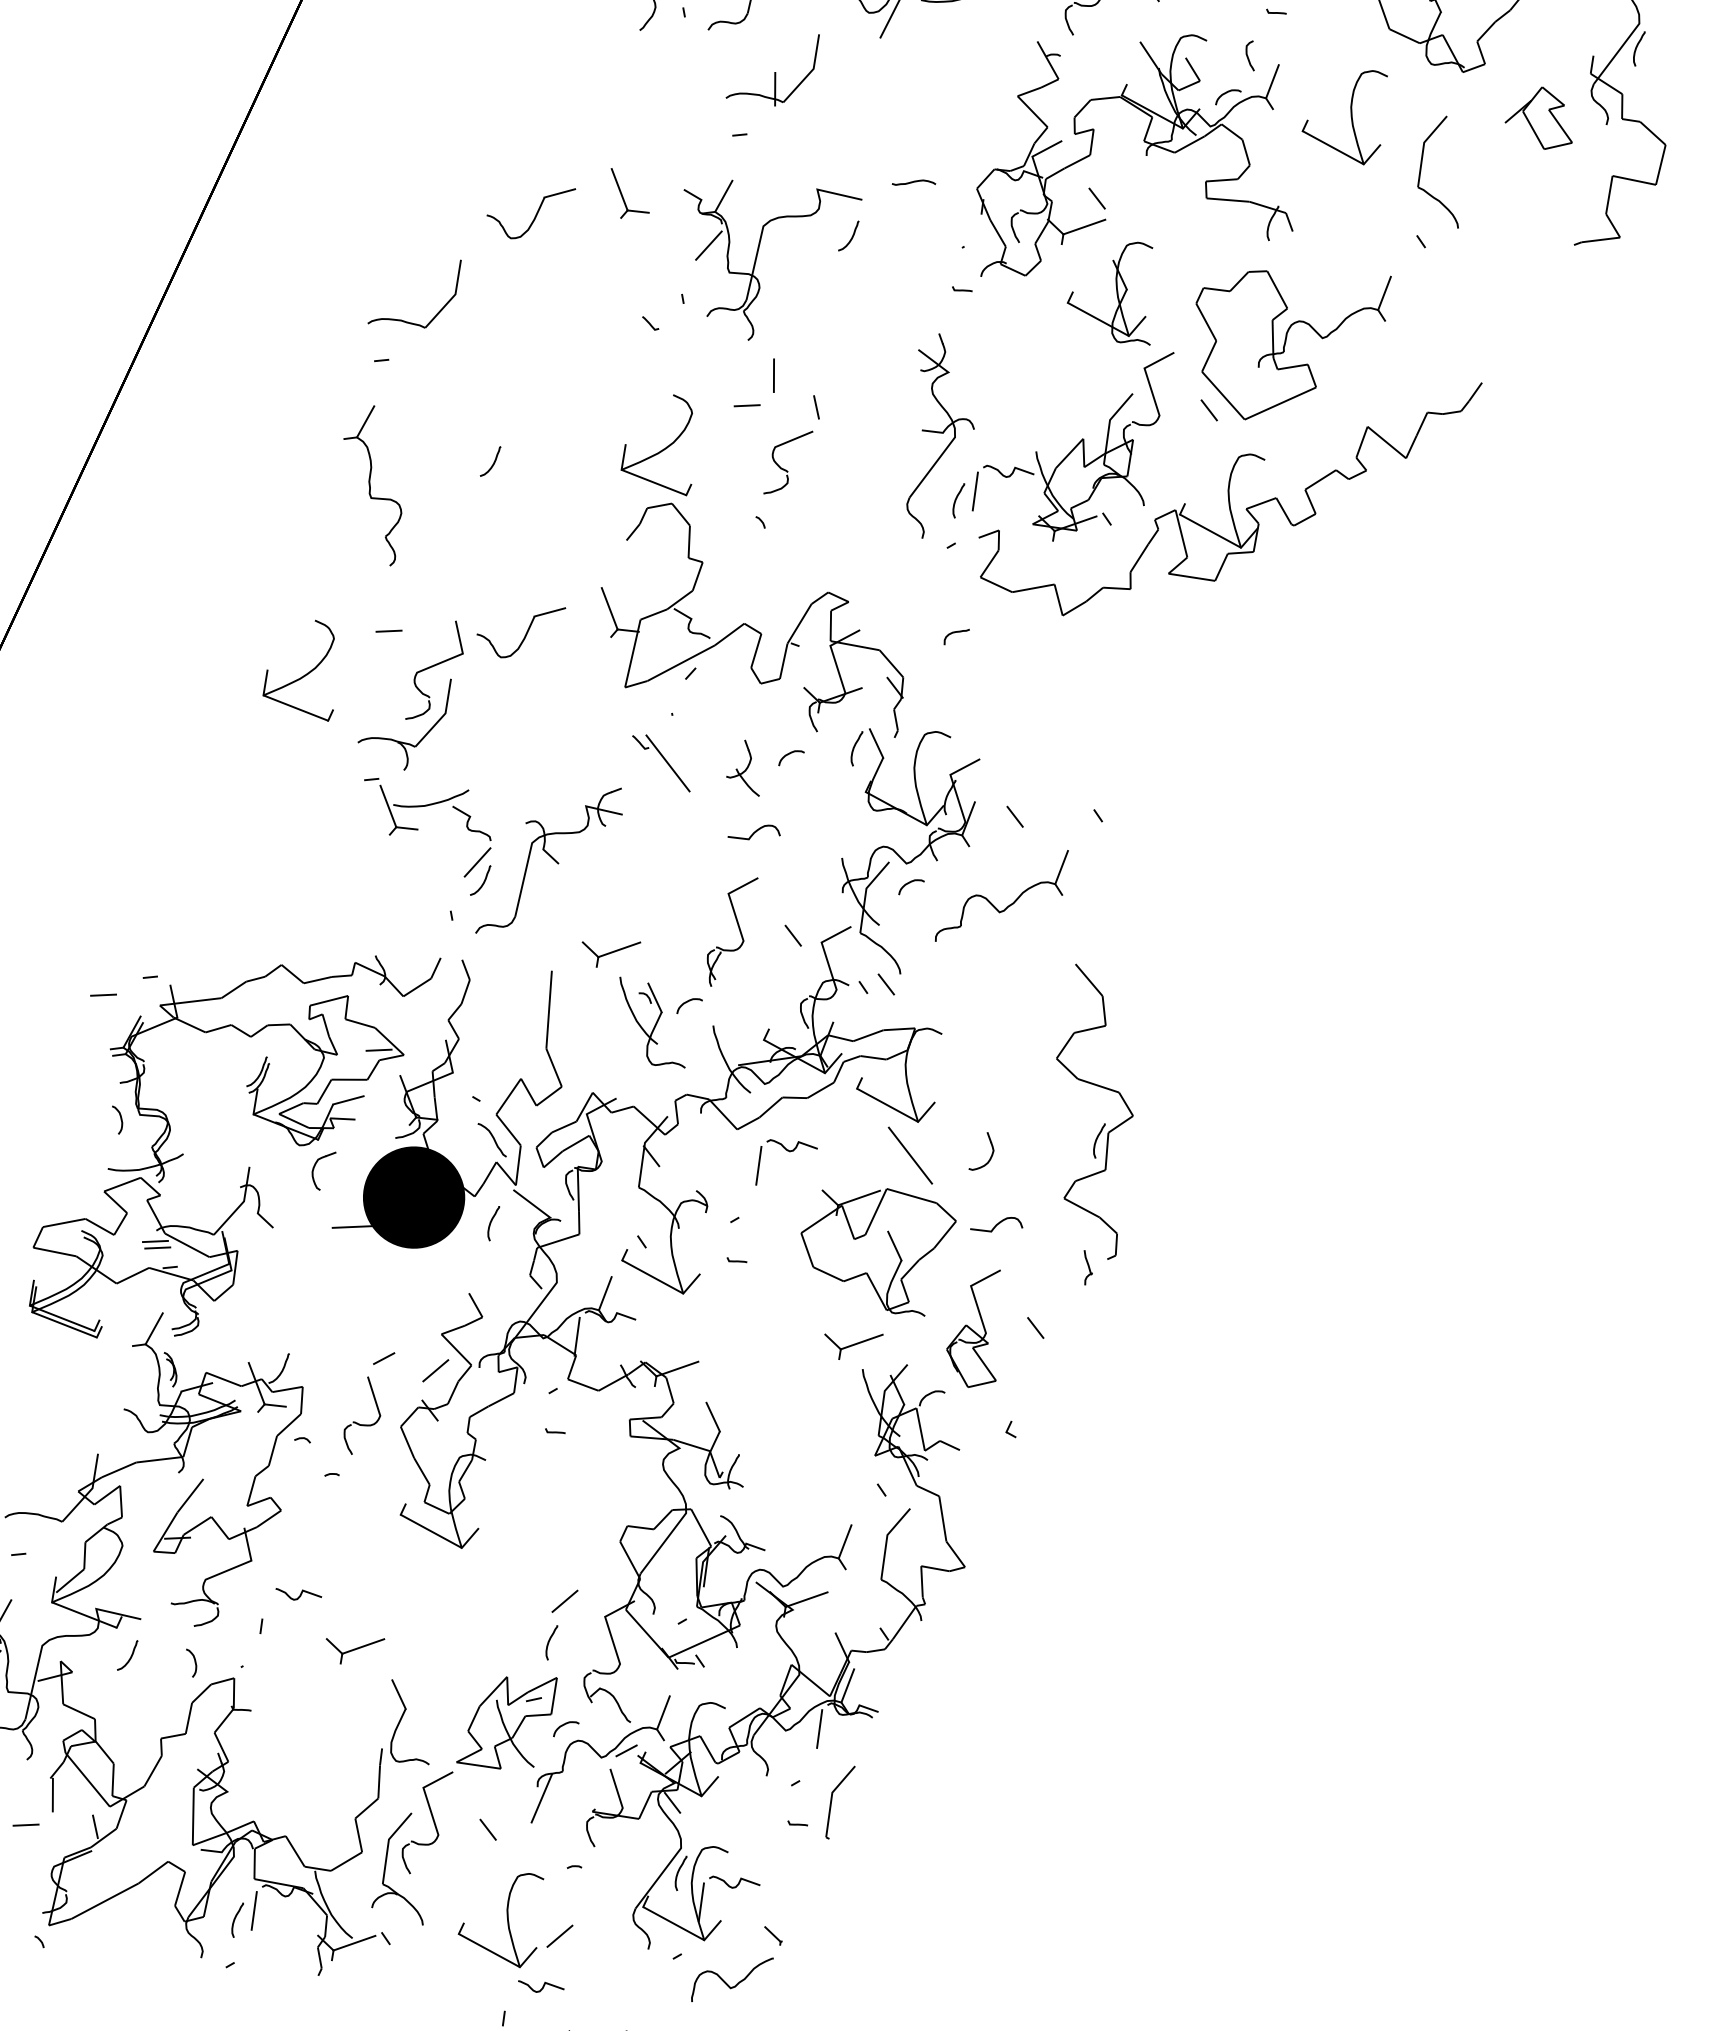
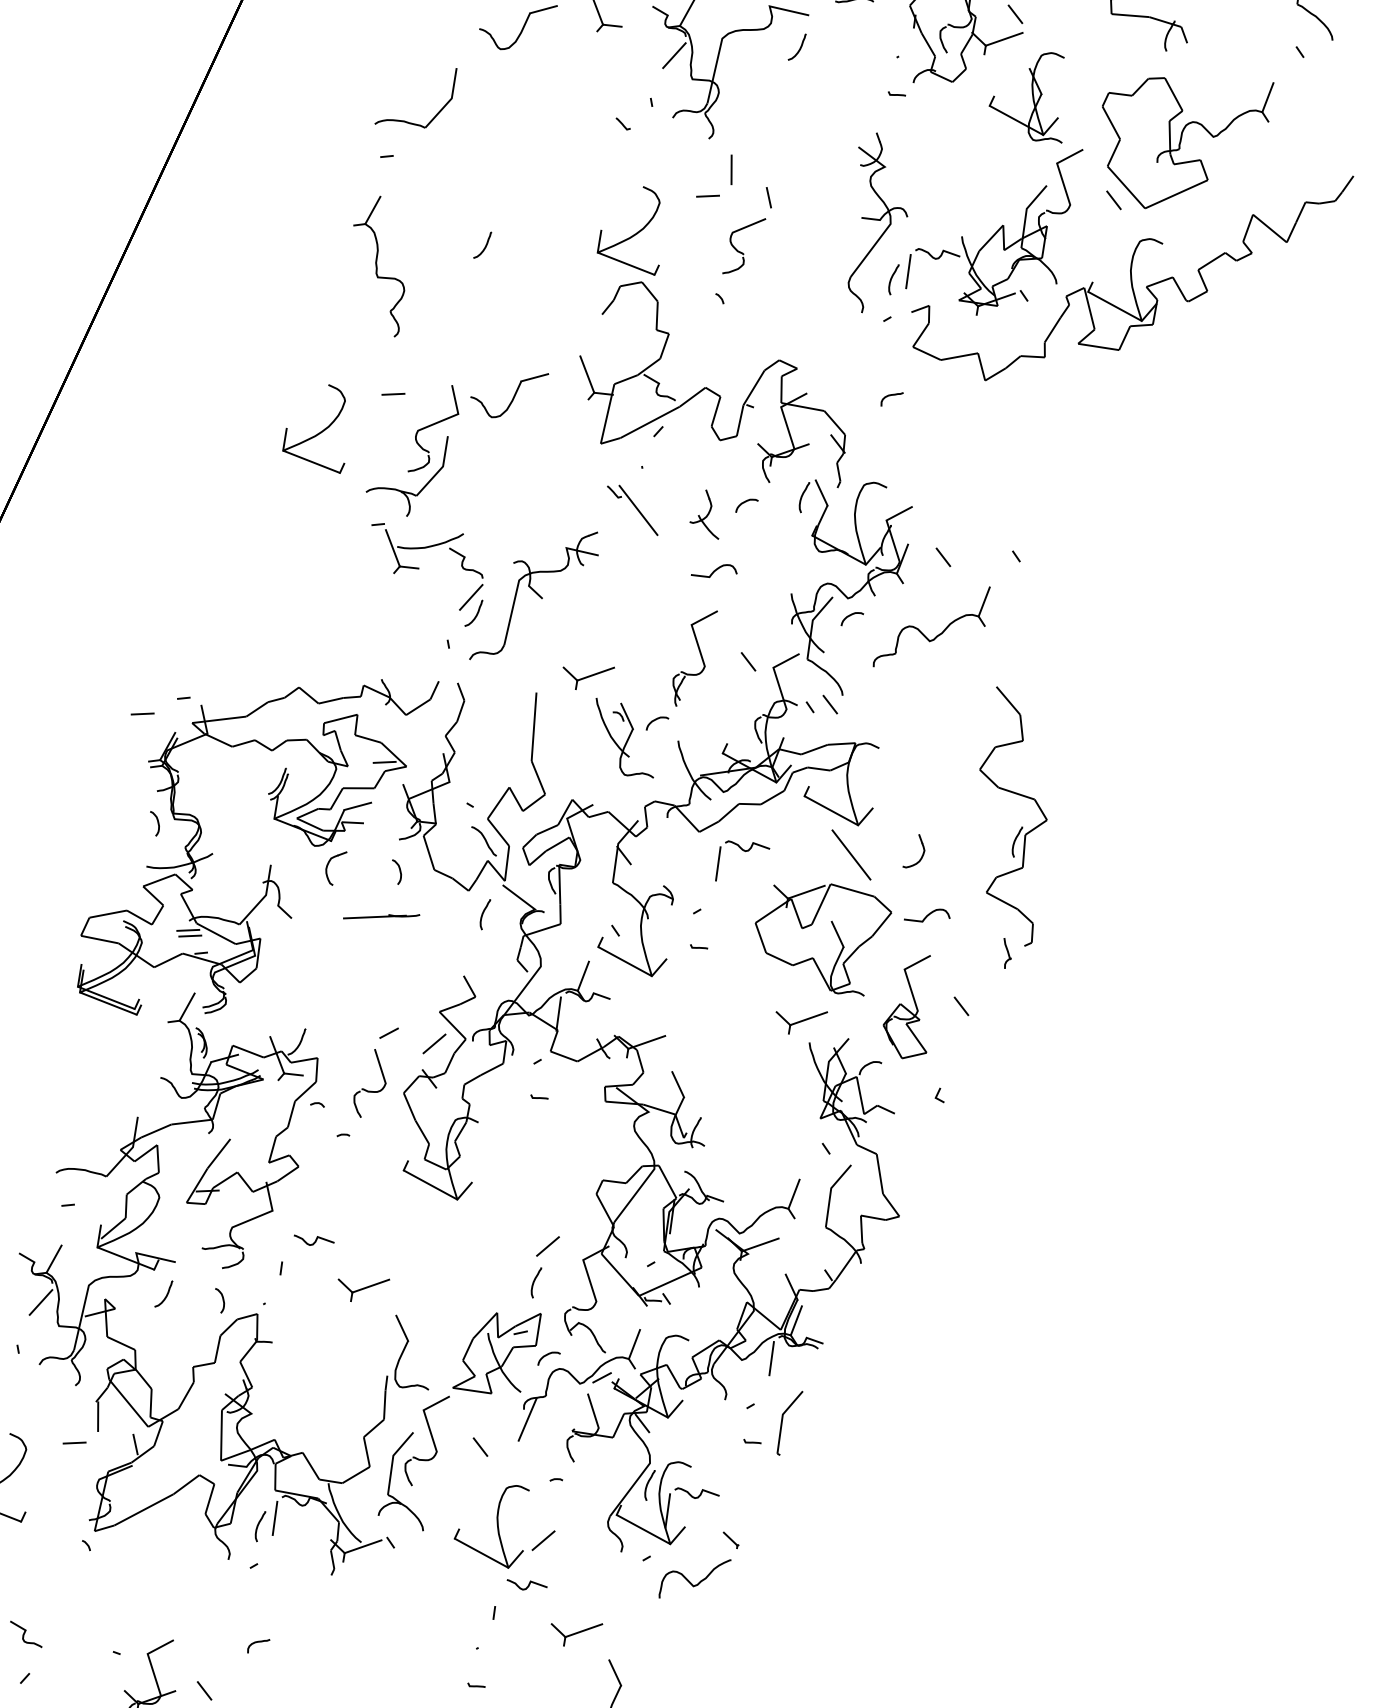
fill: (413, 1197) -> (414, 891), removed

